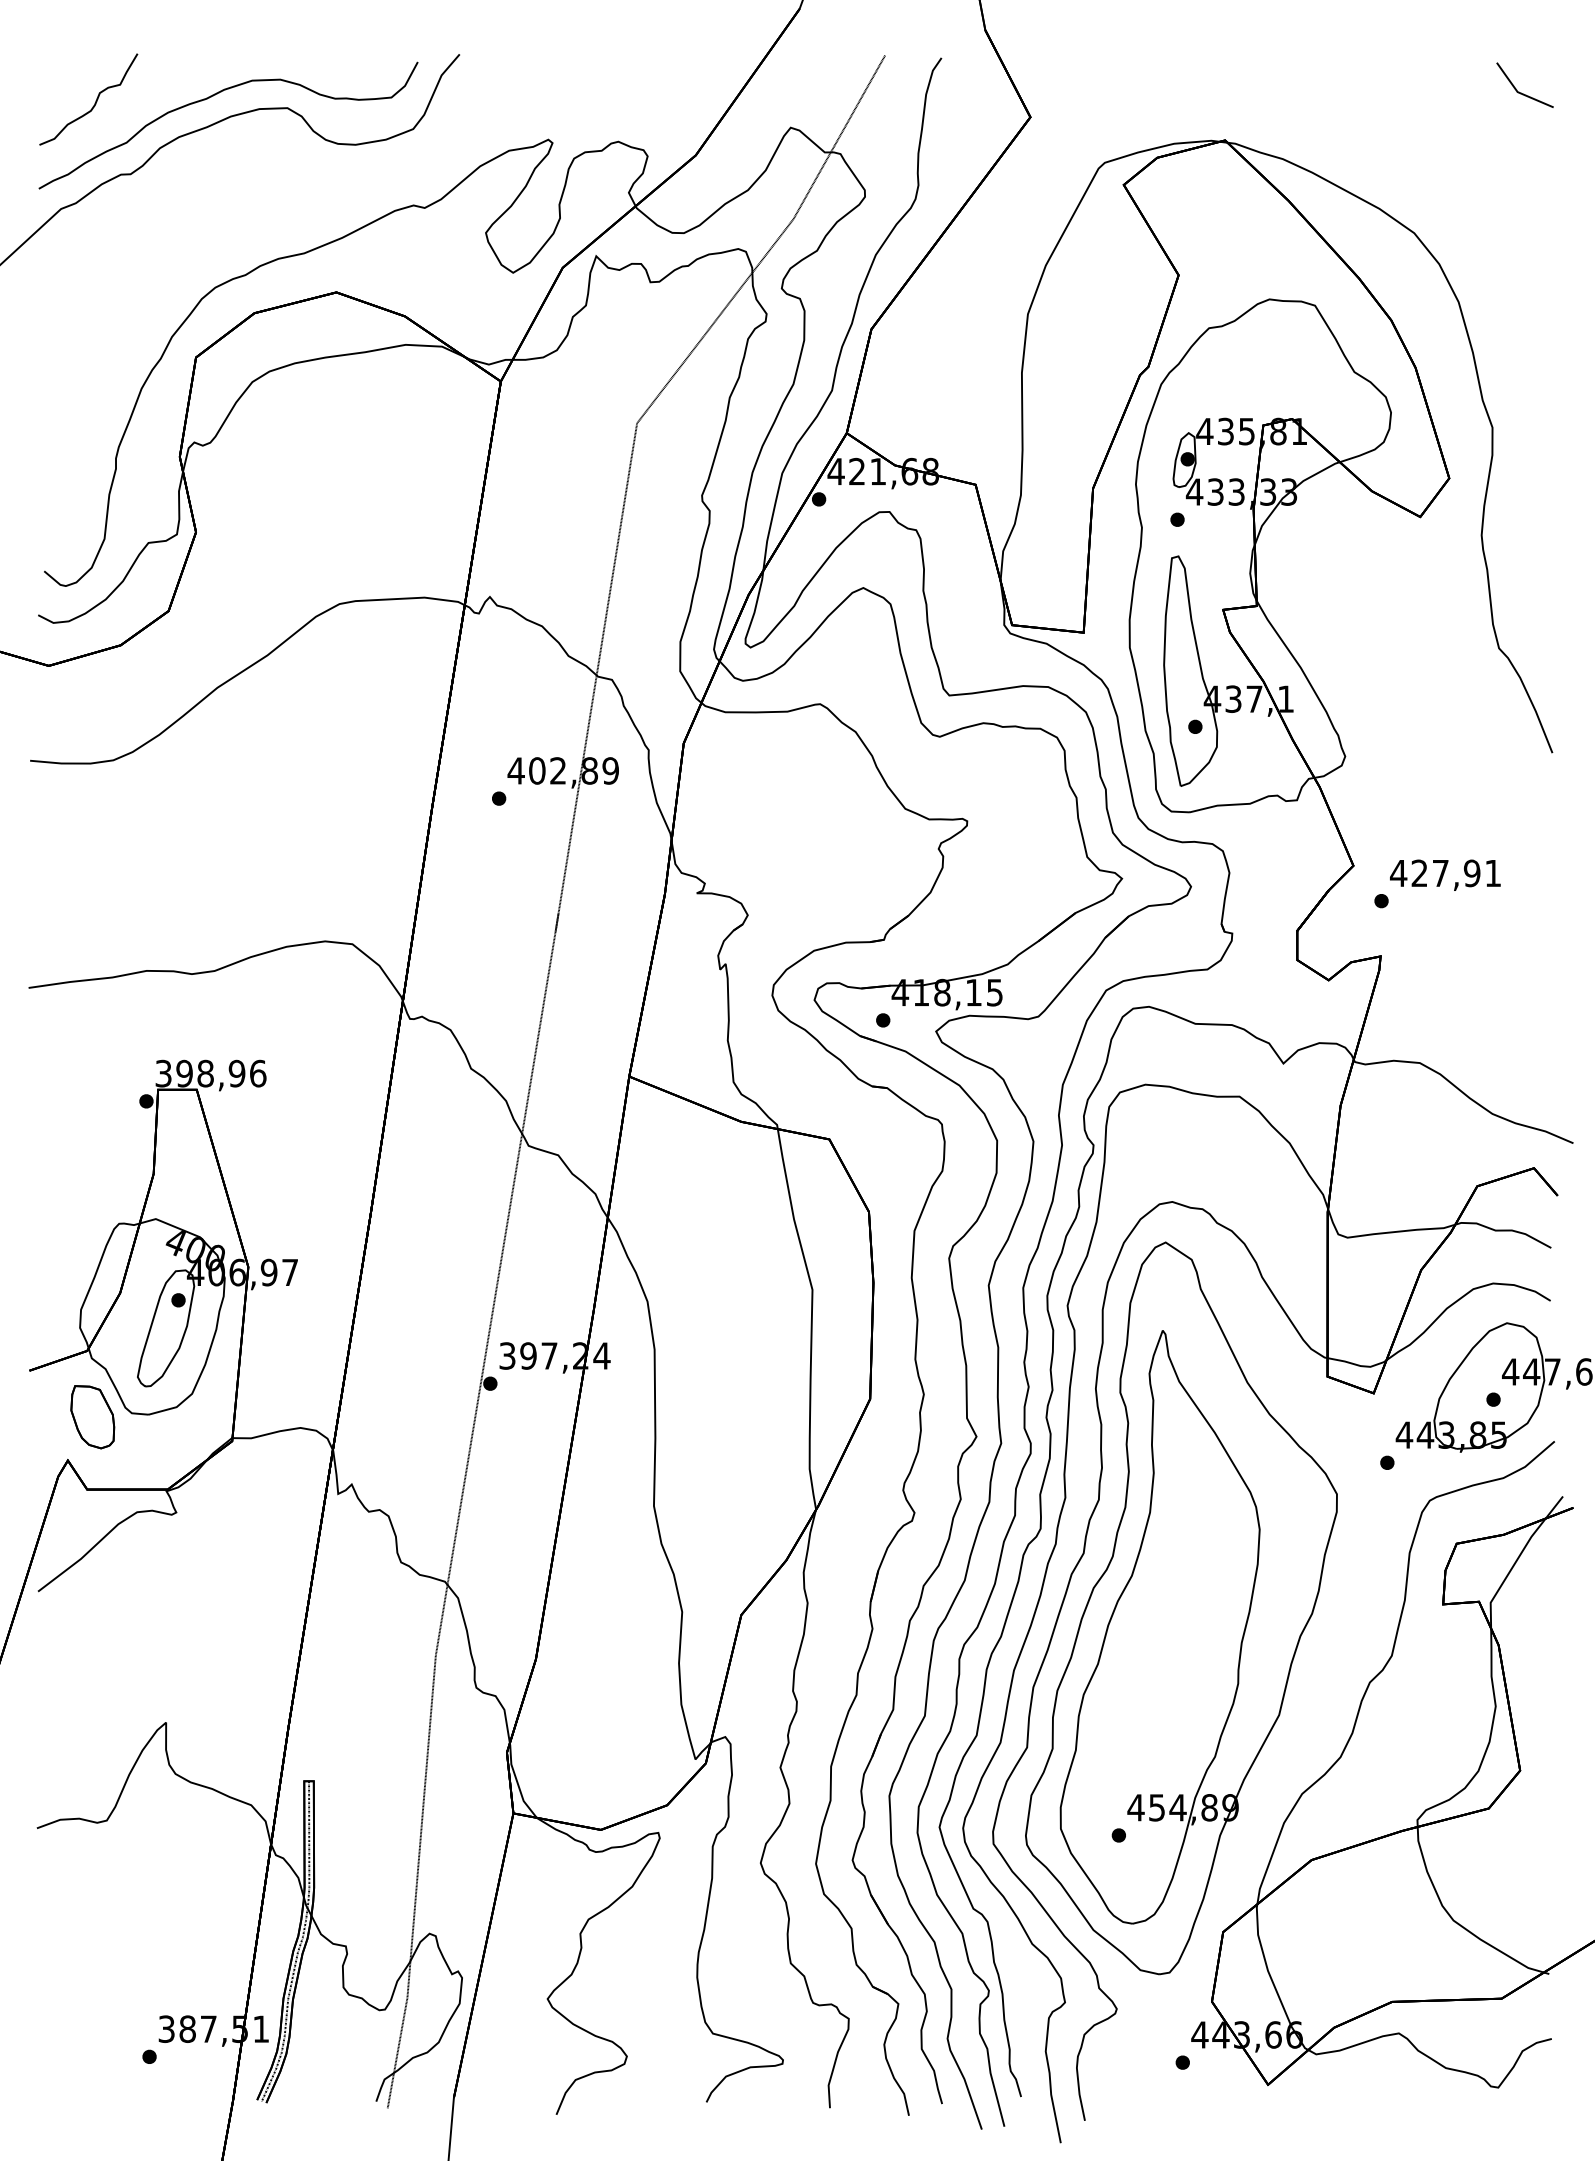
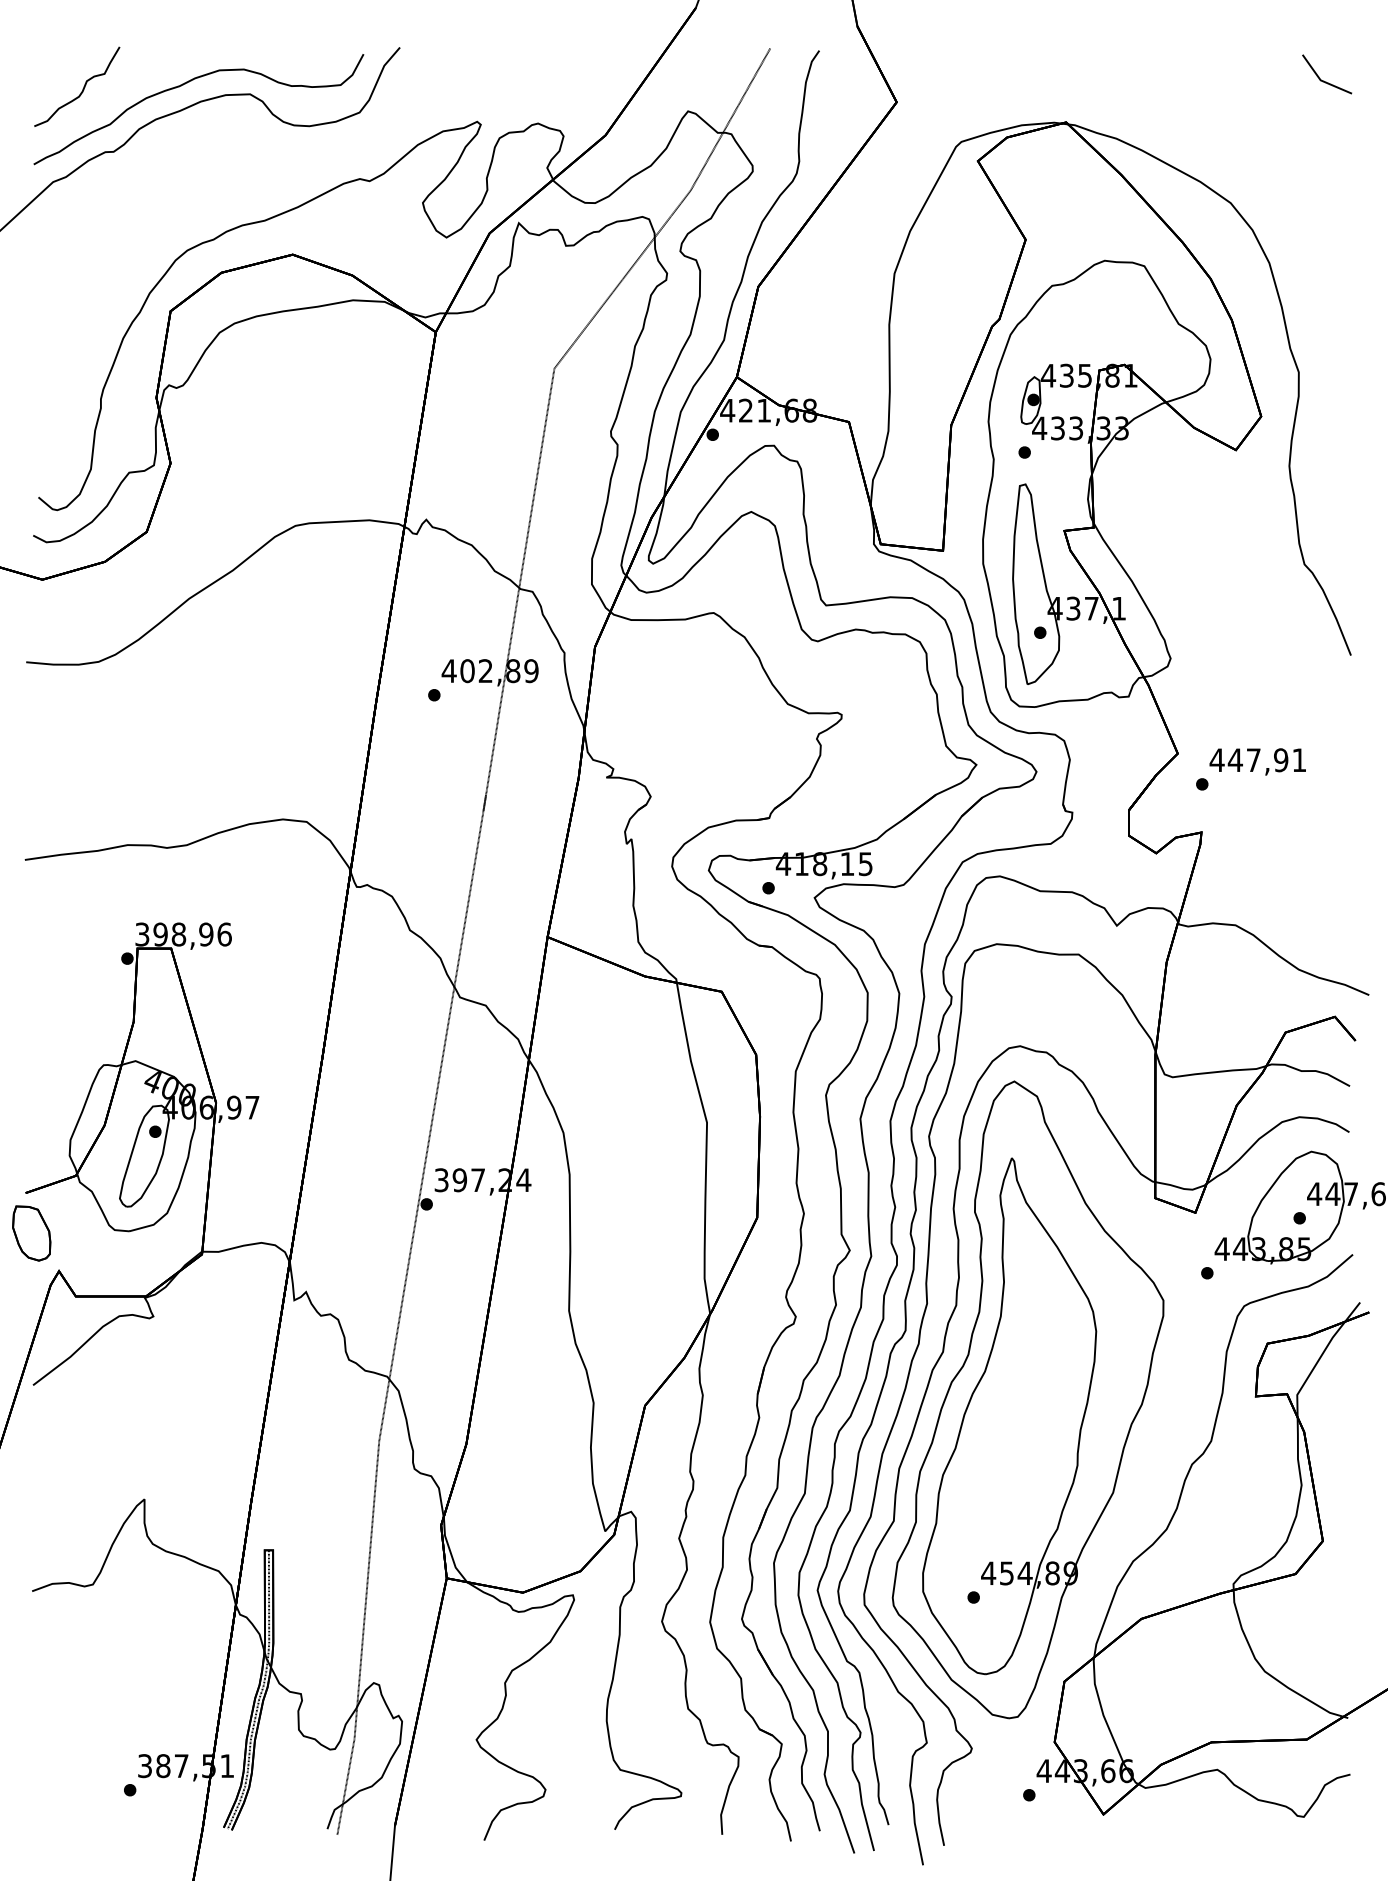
text: (1418, 872) -> (1234, 759), 427,91 -> 447,91
part: (92, 1417) -> (31, 1233), moved

